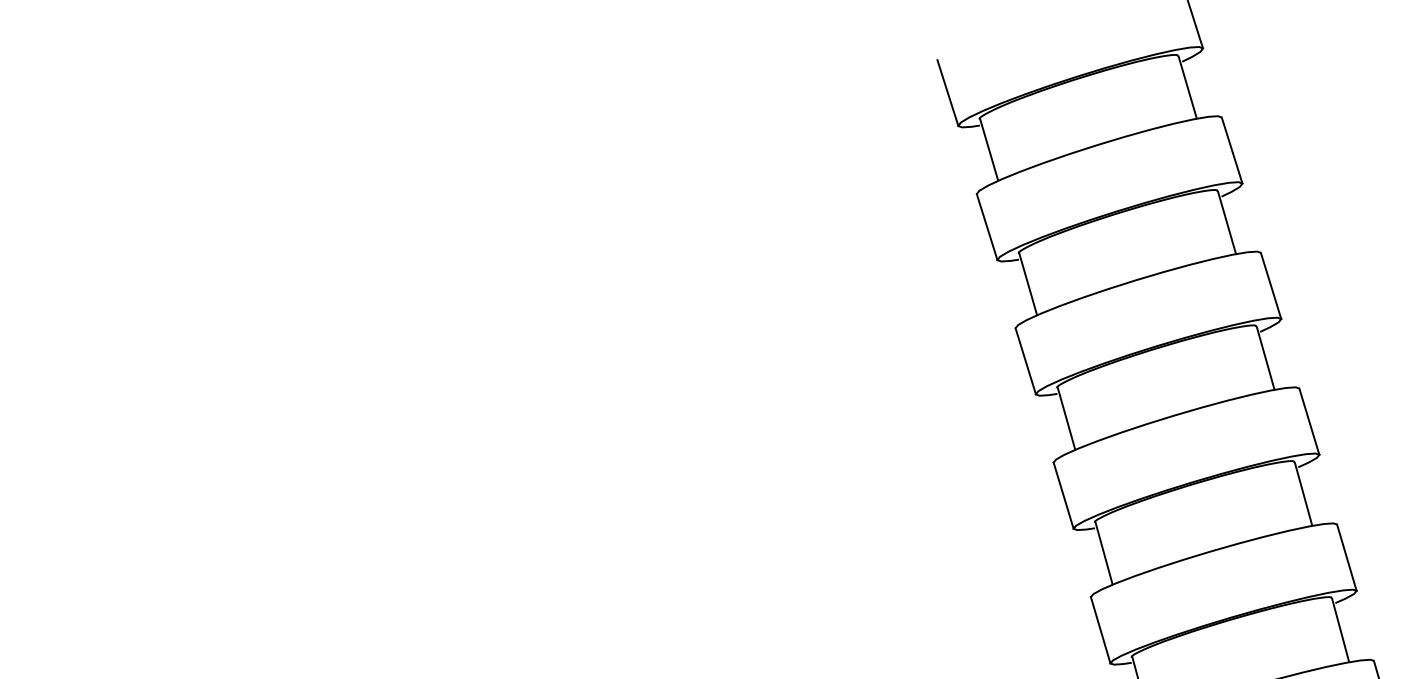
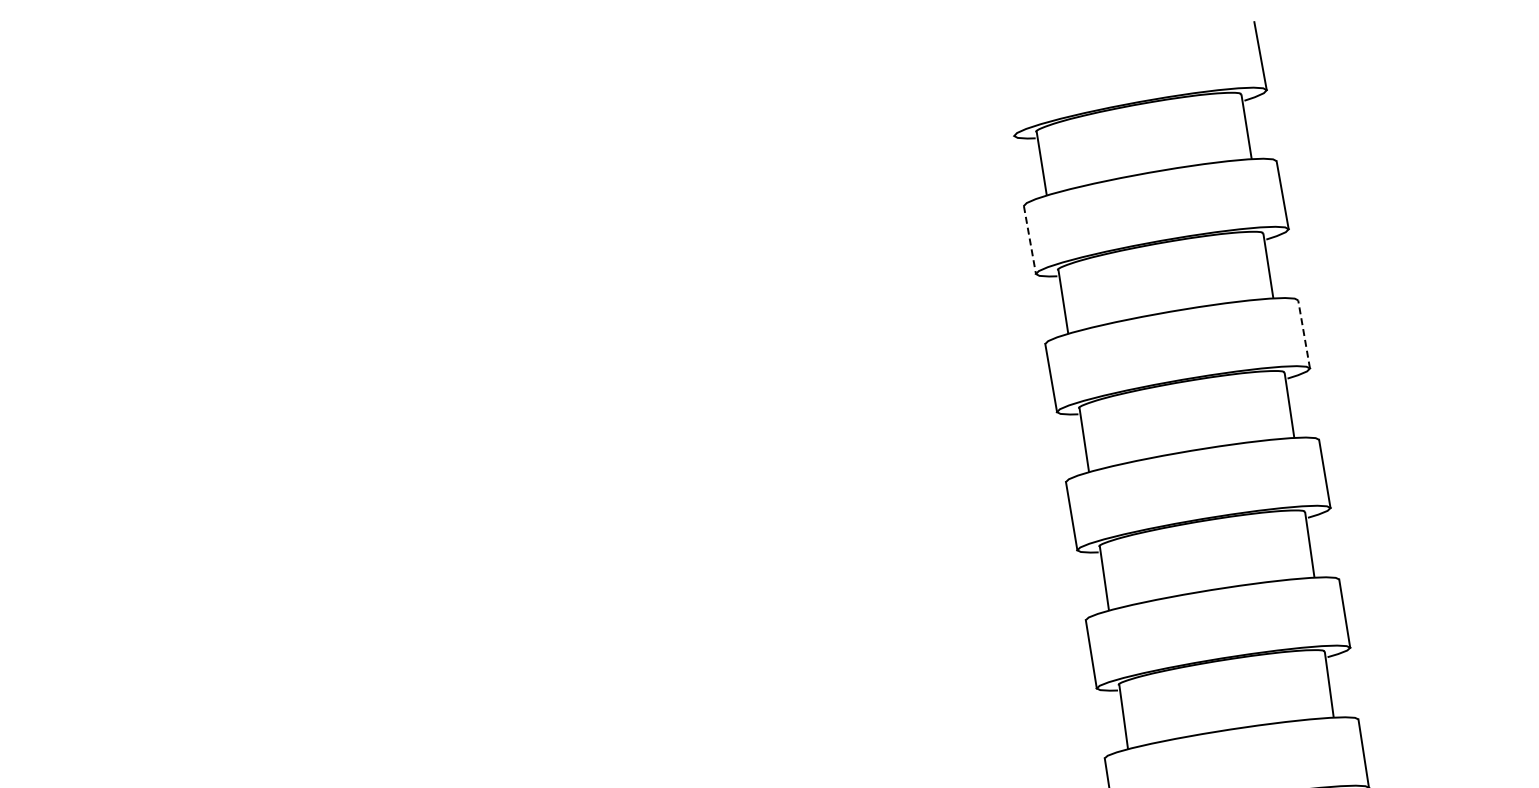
line: (947, 93) -> (1007, 102), removed
line: (986, 227) -> (1029, 240), solid -> dashed
line: (1271, 285) -> (1304, 334), solid -> dashed

